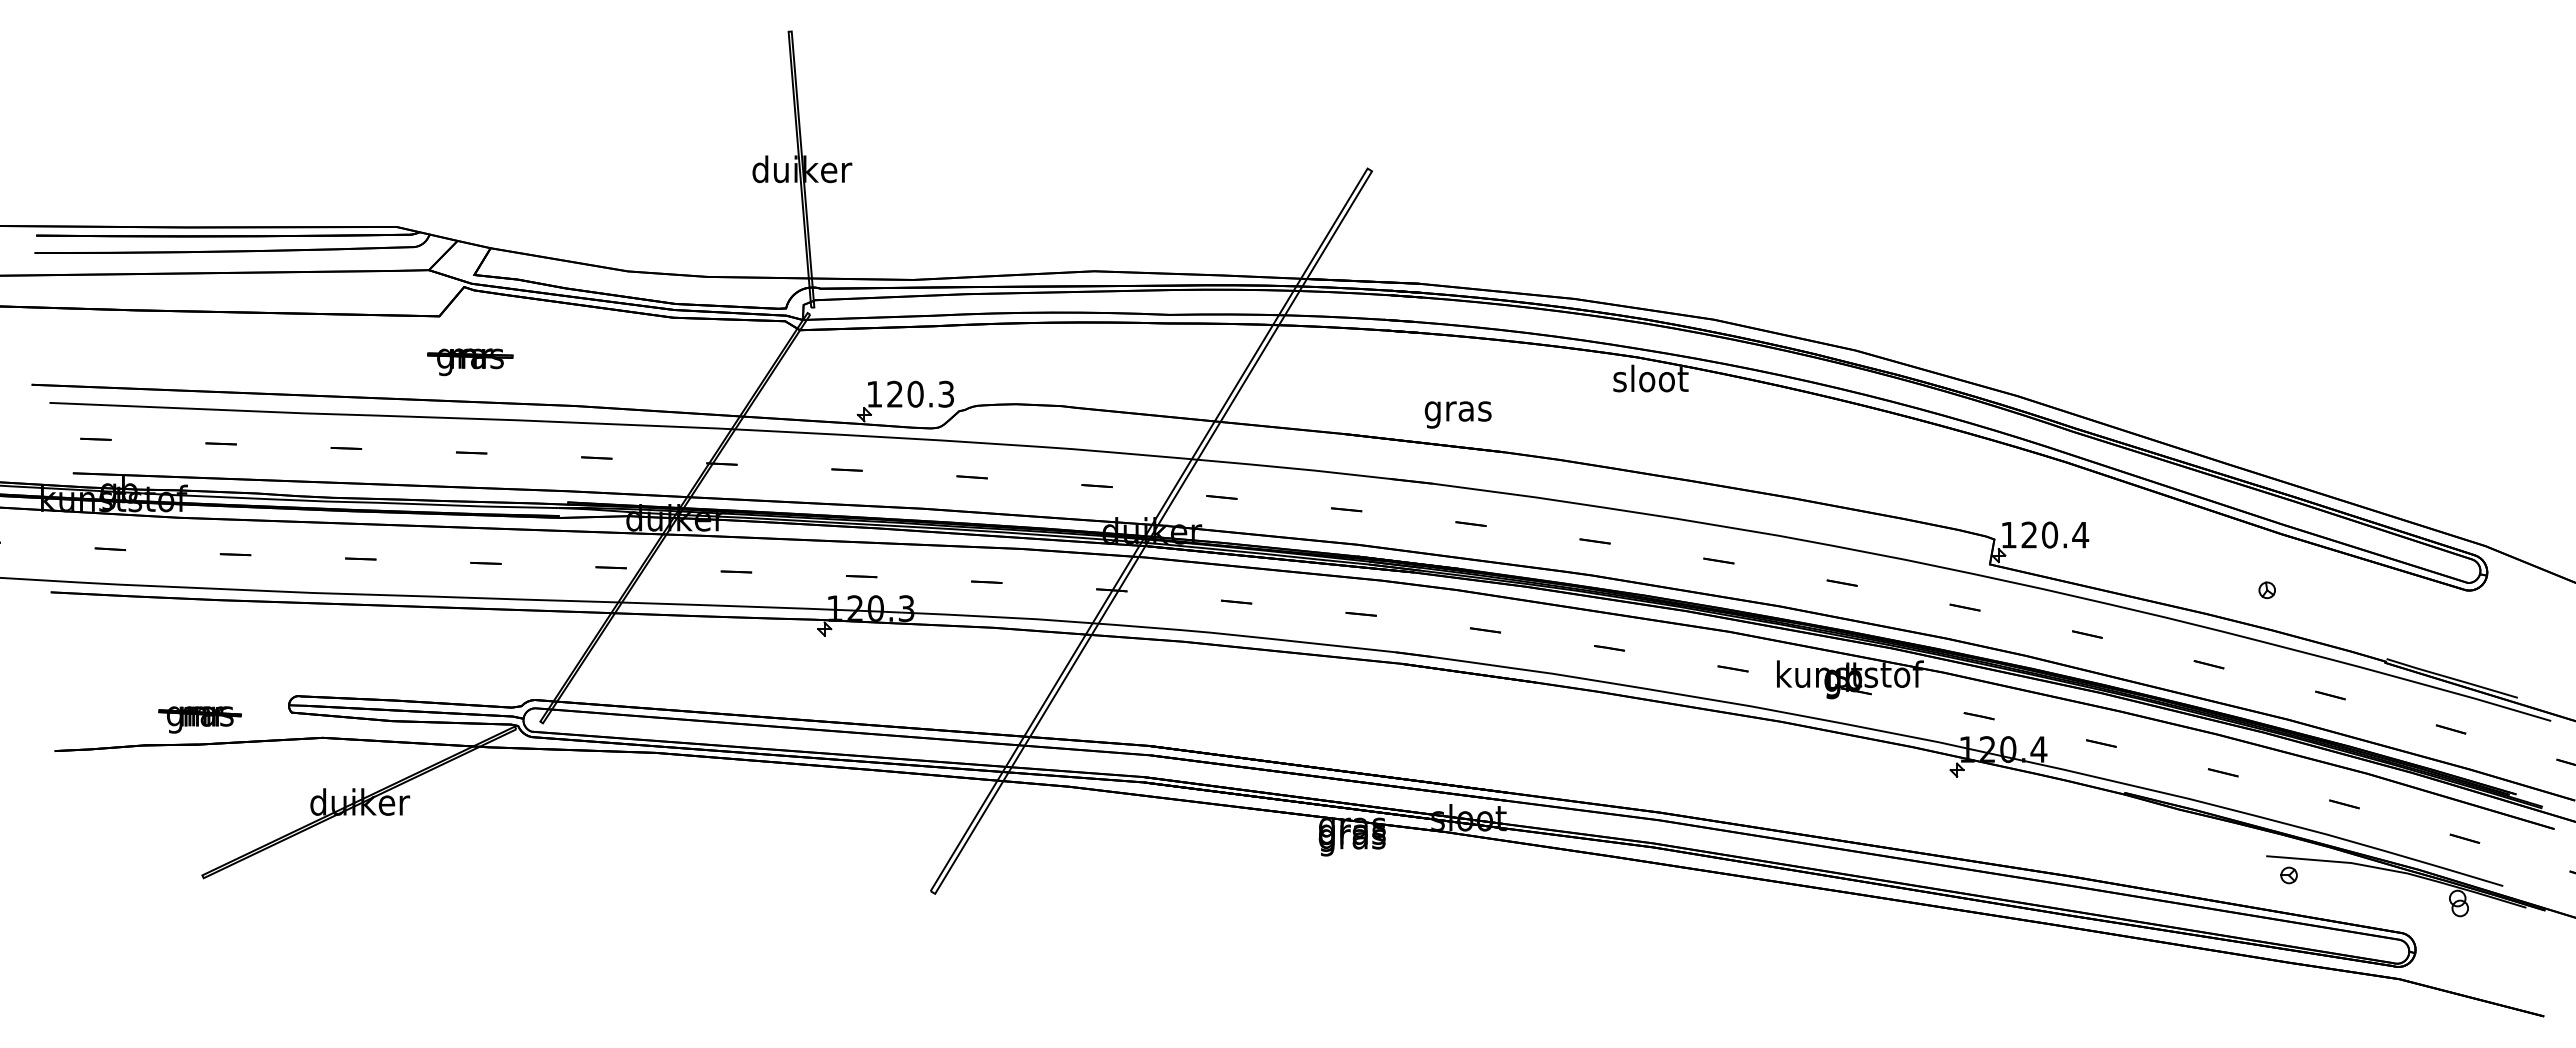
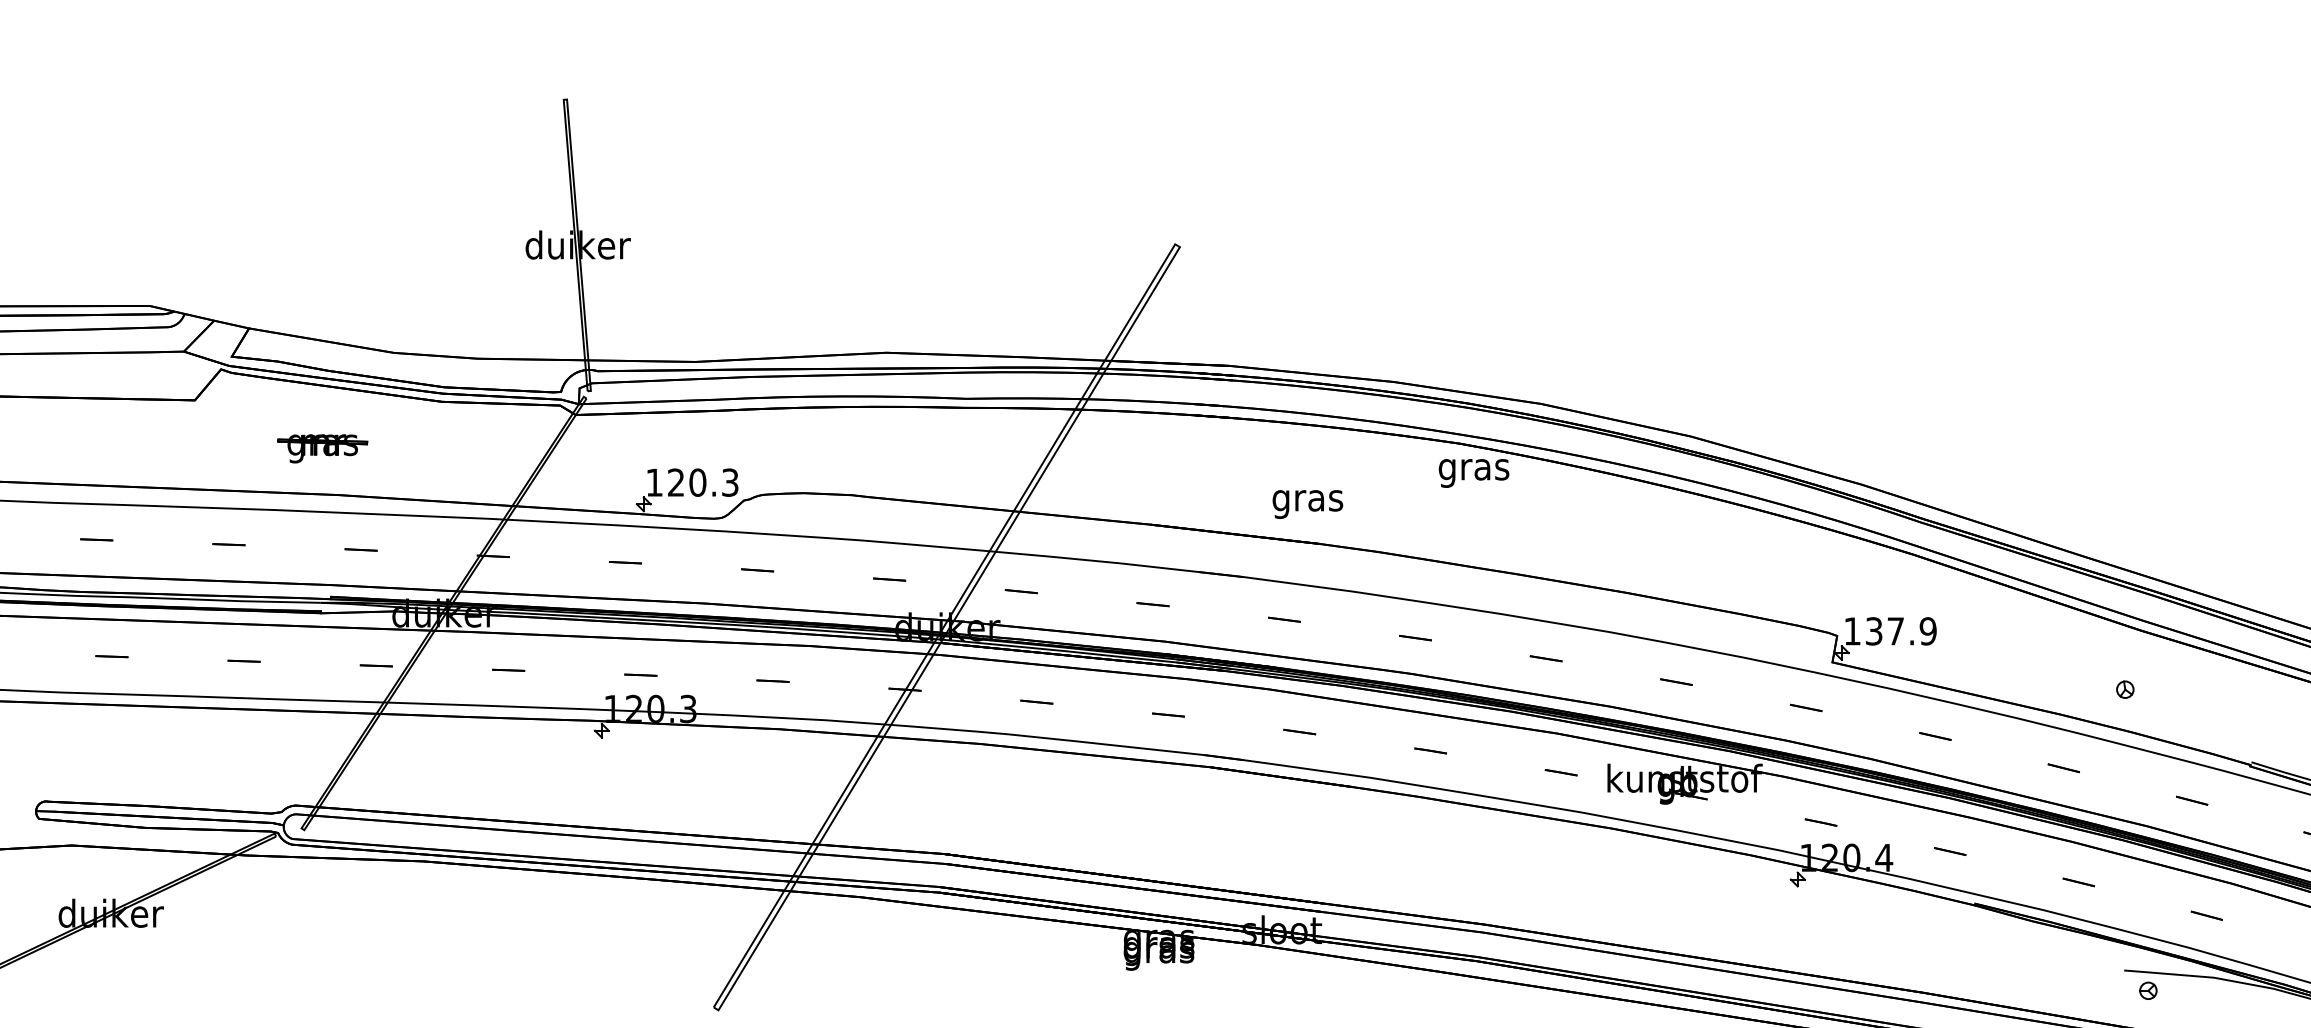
part: (470, 362) -> (322, 449), moved
text: (1650, 381) -> (1473, 469), sloot -> gras
text: (1457, 414) -> (1307, 504), moved
text: (2055, 534) -> (1901, 630), 120.4 -> 137.9

